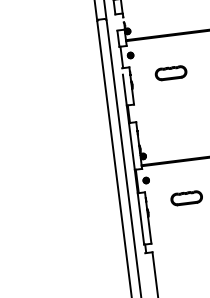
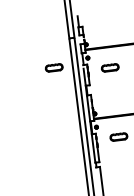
part: (70, 72) -> (54, 67), added

